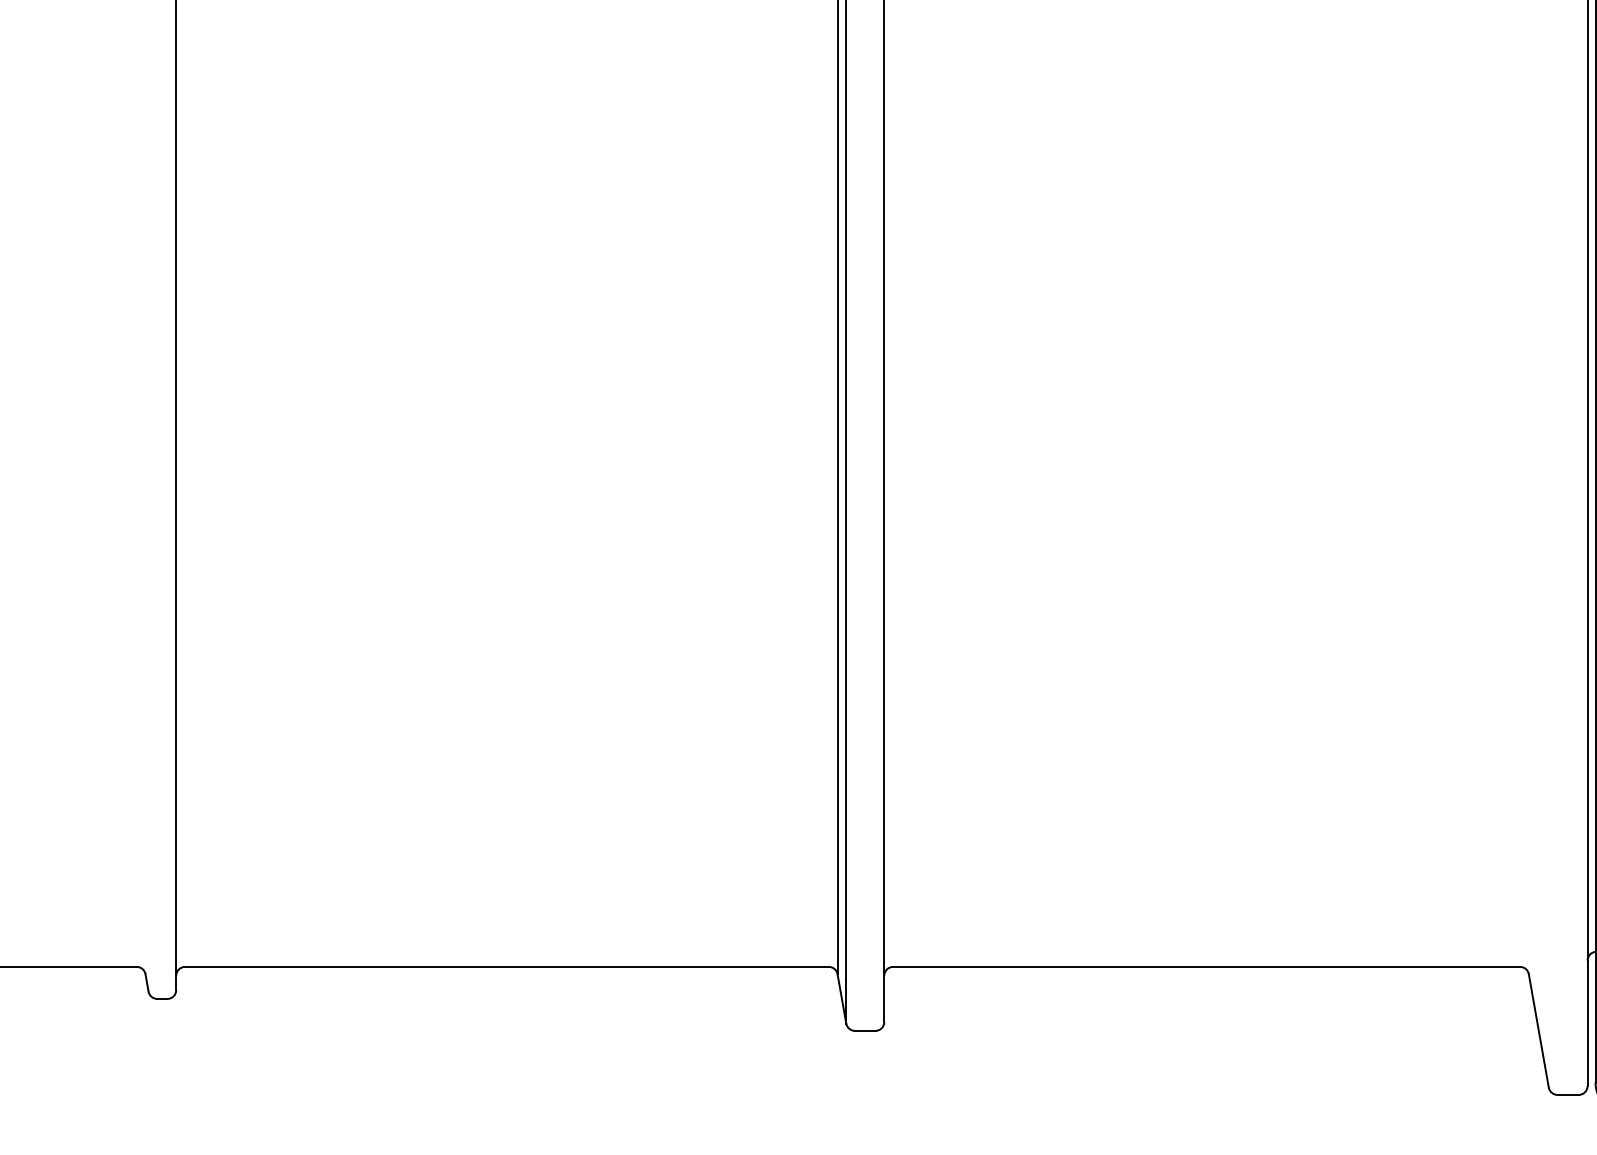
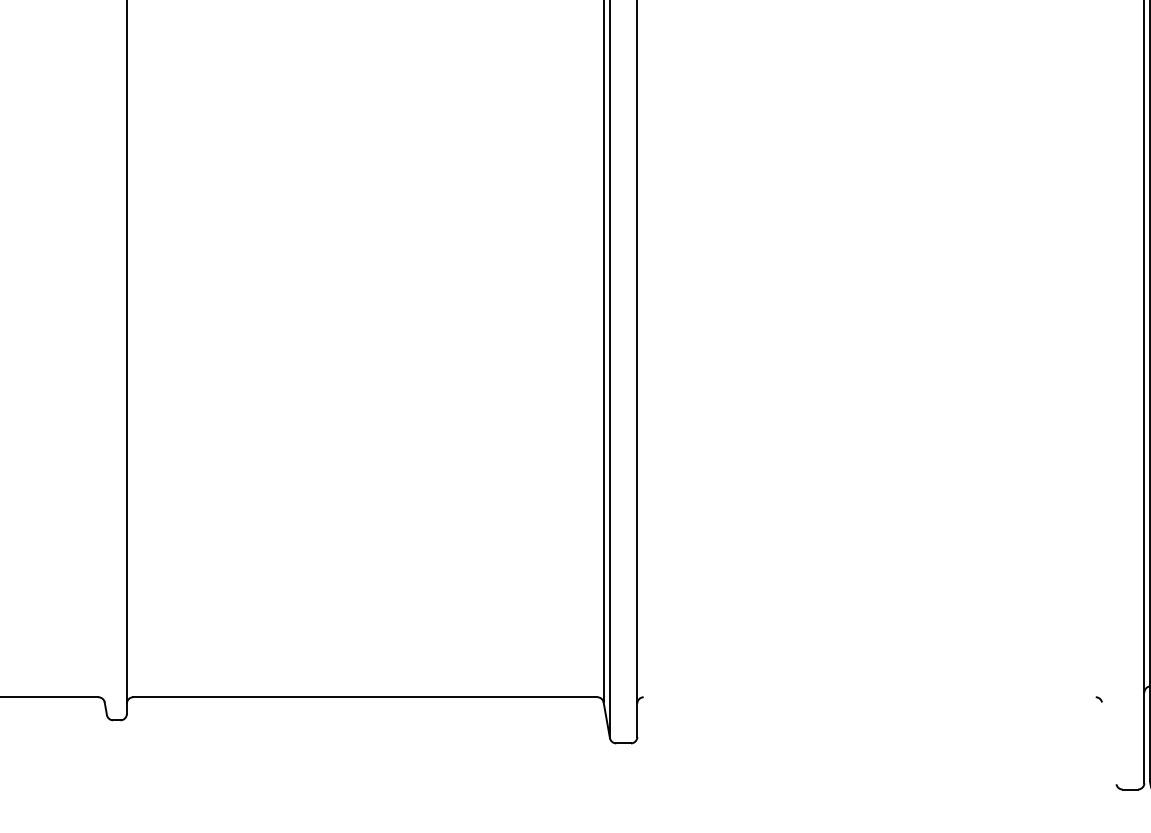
line: (1206, 967) -> (869, 697), removed
line: (1539, 1031) -> (1109, 743), removed

